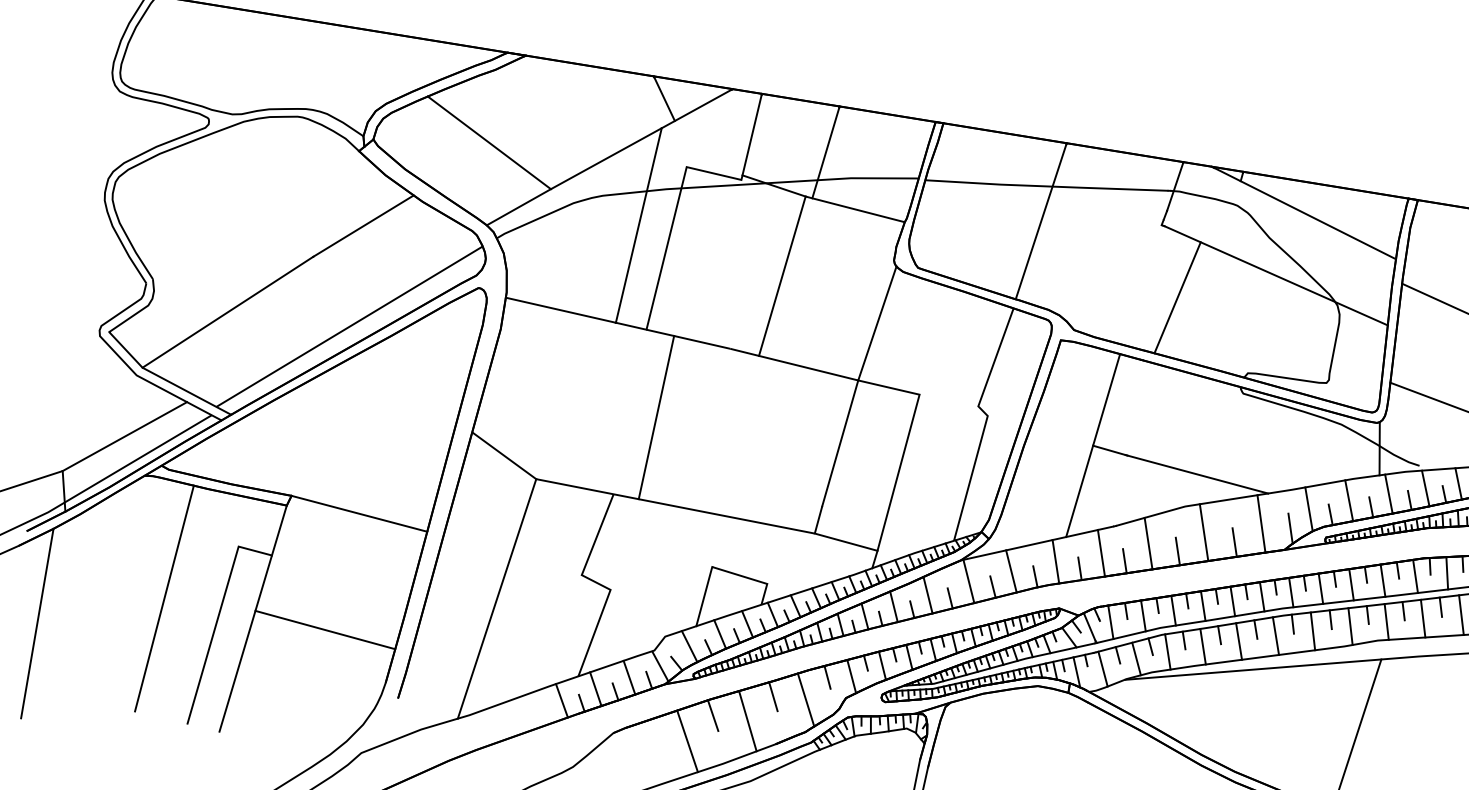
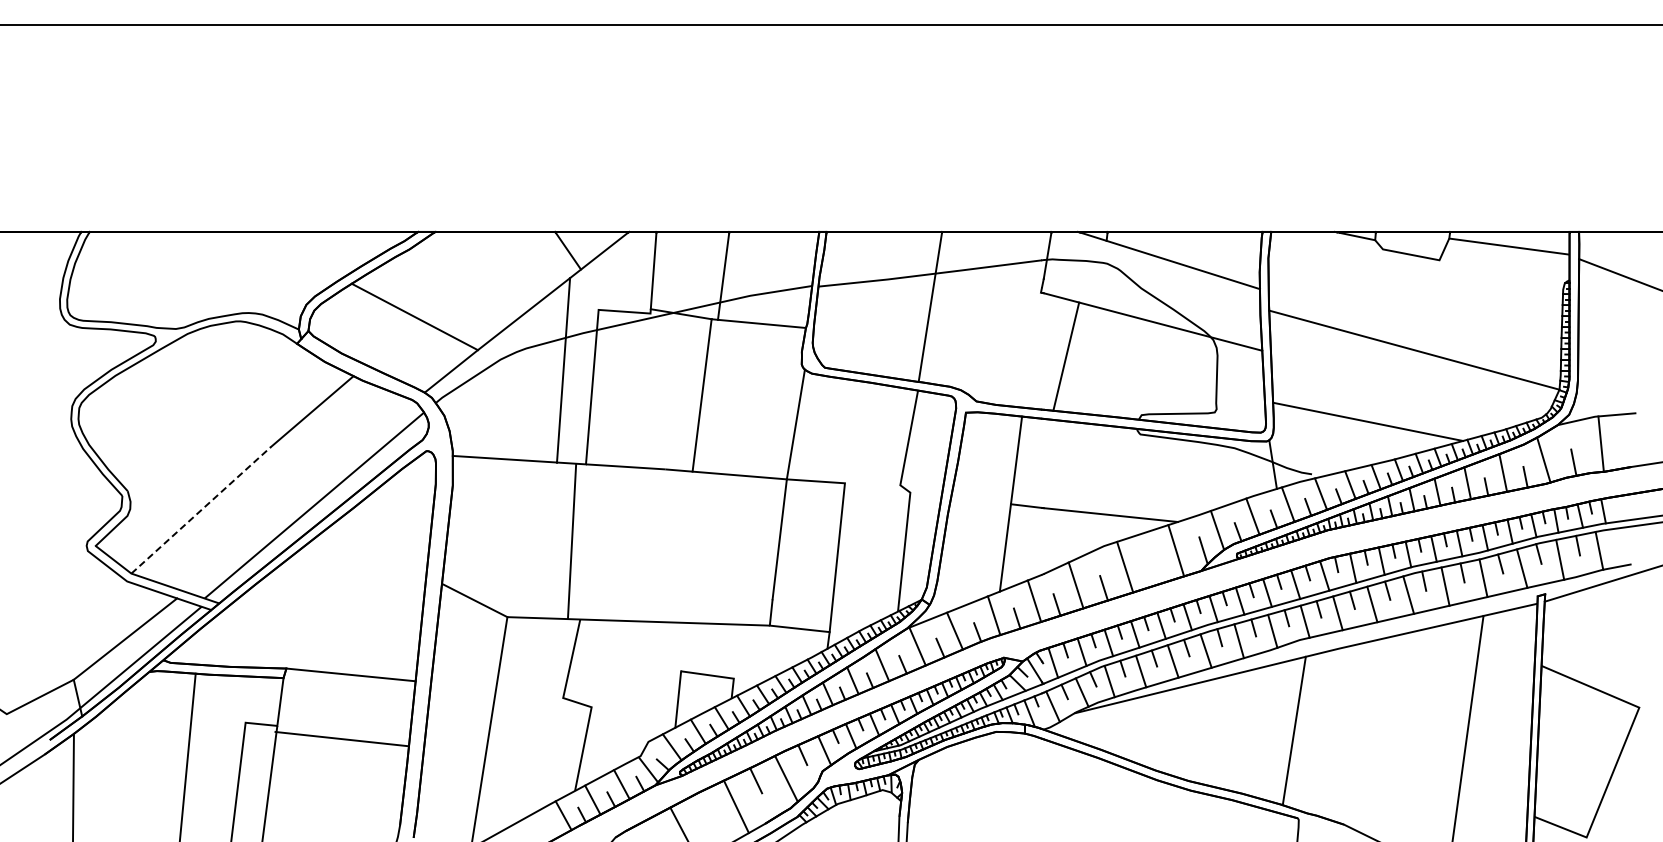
line: (228, 312) -> (201, 510), solid -> dashed
line: (655, 417) -> (571, 541), moved
line: (1234, 542) -> (1154, 571), removed
line: (324, 629) -> (341, 738), moved
line: (712, 715) -> (703, 806), removed

